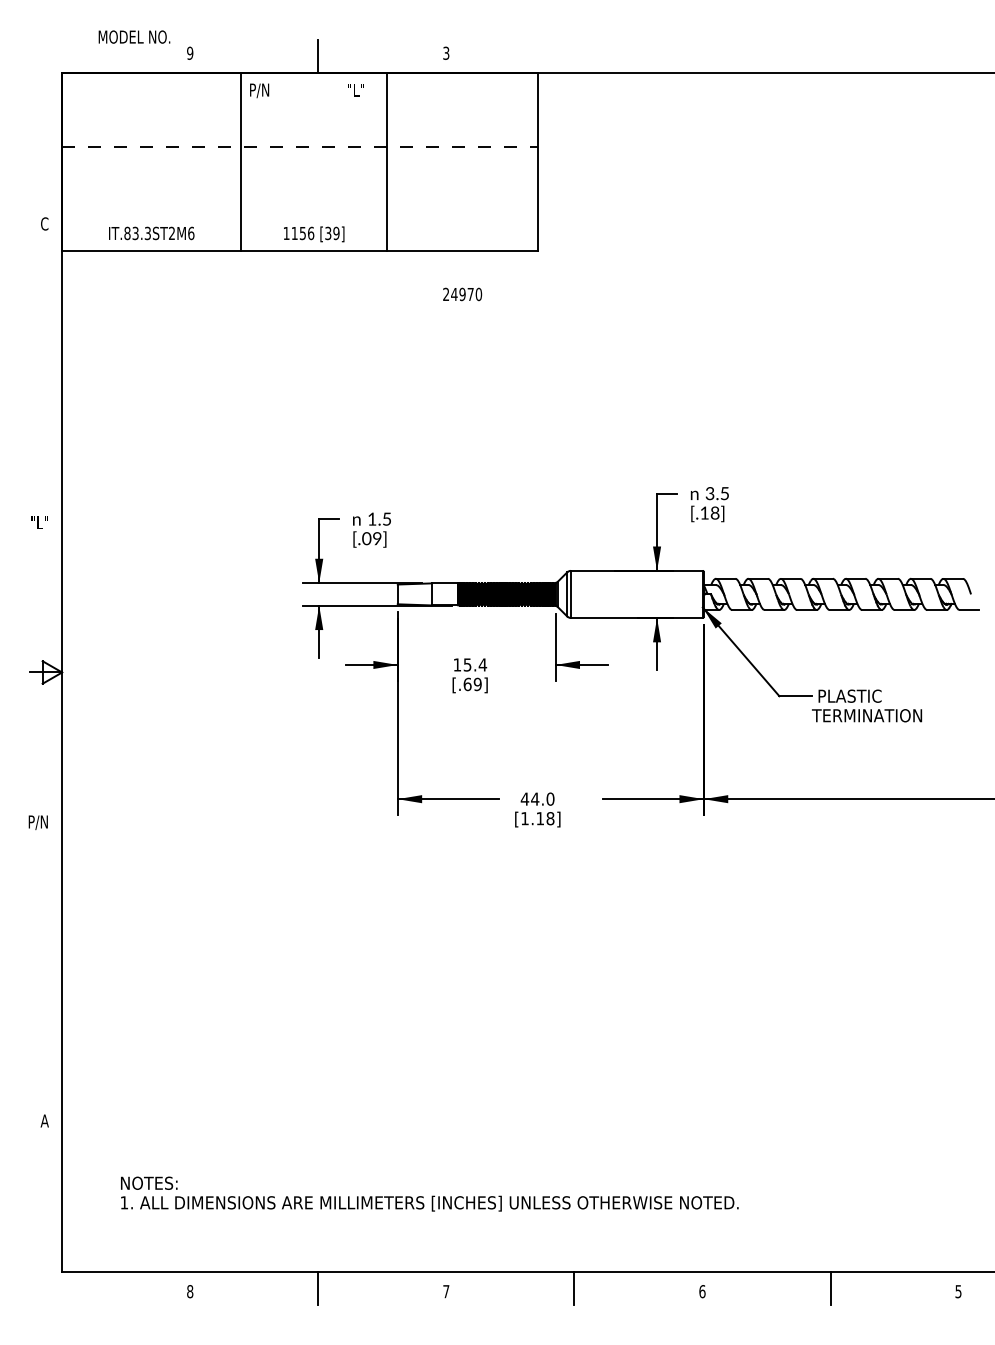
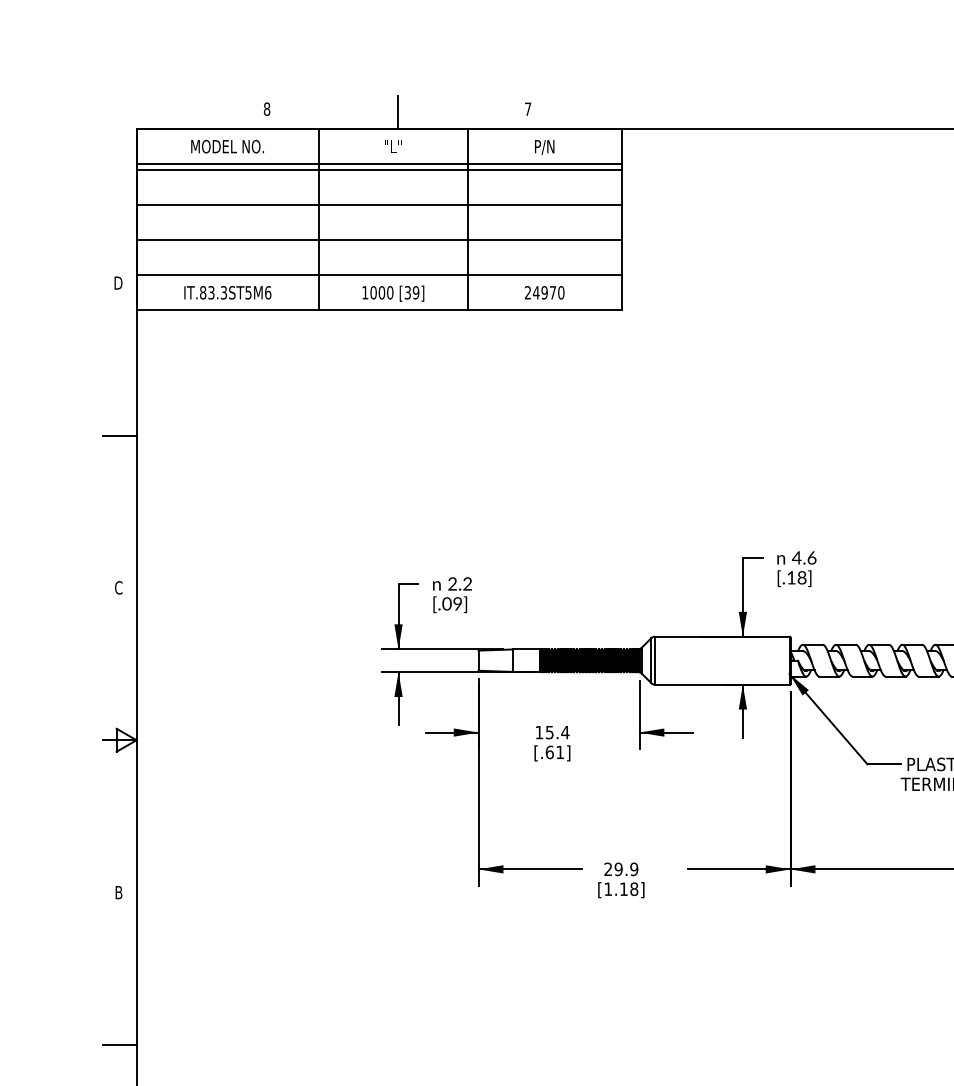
text: (134, 36) -> (227, 146), moved
text: (446, 52) -> (528, 108), 3 -> 7
text: (190, 53) -> (267, 109), 9 -> 8
text: (259, 90) -> (544, 147), moved
text: (355, 90) -> (392, 147), moved
line: (300, 107) -> (379, 164), added
line: (300, 112) -> (379, 169), added
line: (300, 147) -> (379, 205), dashed -> solid
line: (300, 181) -> (379, 239), added
line: (300, 216) -> (379, 275), added
text: (44, 223) -> (118, 282), C -> D
text: (171, 233) -> (248, 292), IT.83.3ST2M6 -> IT.83.3ST5M6
text: (302, 233) -> (381, 292), 1156 -> 1000
text: (462, 294) -> (544, 292), moved
line: (45, 373) -> (119, 435), added
text: (717, 493) -> (804, 557), 3.5 -> 4.6
text: (379, 518) -> (459, 583), 1.5 -> 2.2
text: (39, 522) -> (113, 587), "L" -> C
text: (477, 684) -> (559, 752), [.69] -> [.61]
text: (537, 798) -> (621, 868), 44.0 -> 29.9
text: (38, 822) -> (112, 893), P/N -> B
line: (45, 971) -> (119, 1045), added

